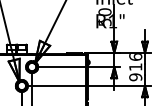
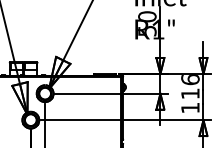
text: (135, 76) -> (190, 107), 916 -> 116

